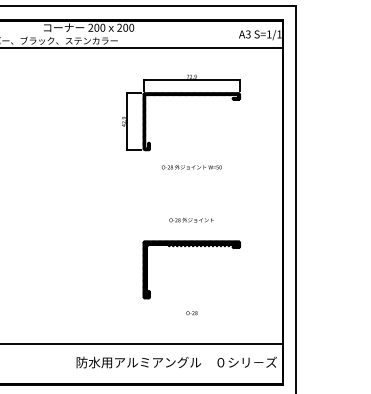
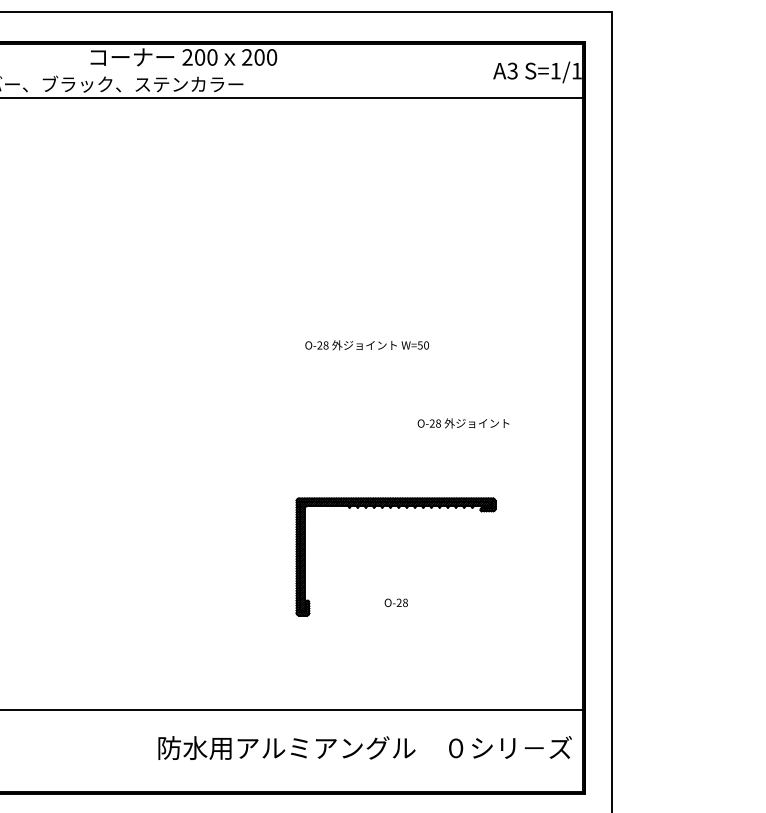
part: (180, 96) -> (372, 199), removed
text: (191, 167) -> (366, 345), moved
text: (191, 220) -> (463, 424), moved
text: (191, 313) -> (395, 603), moved

